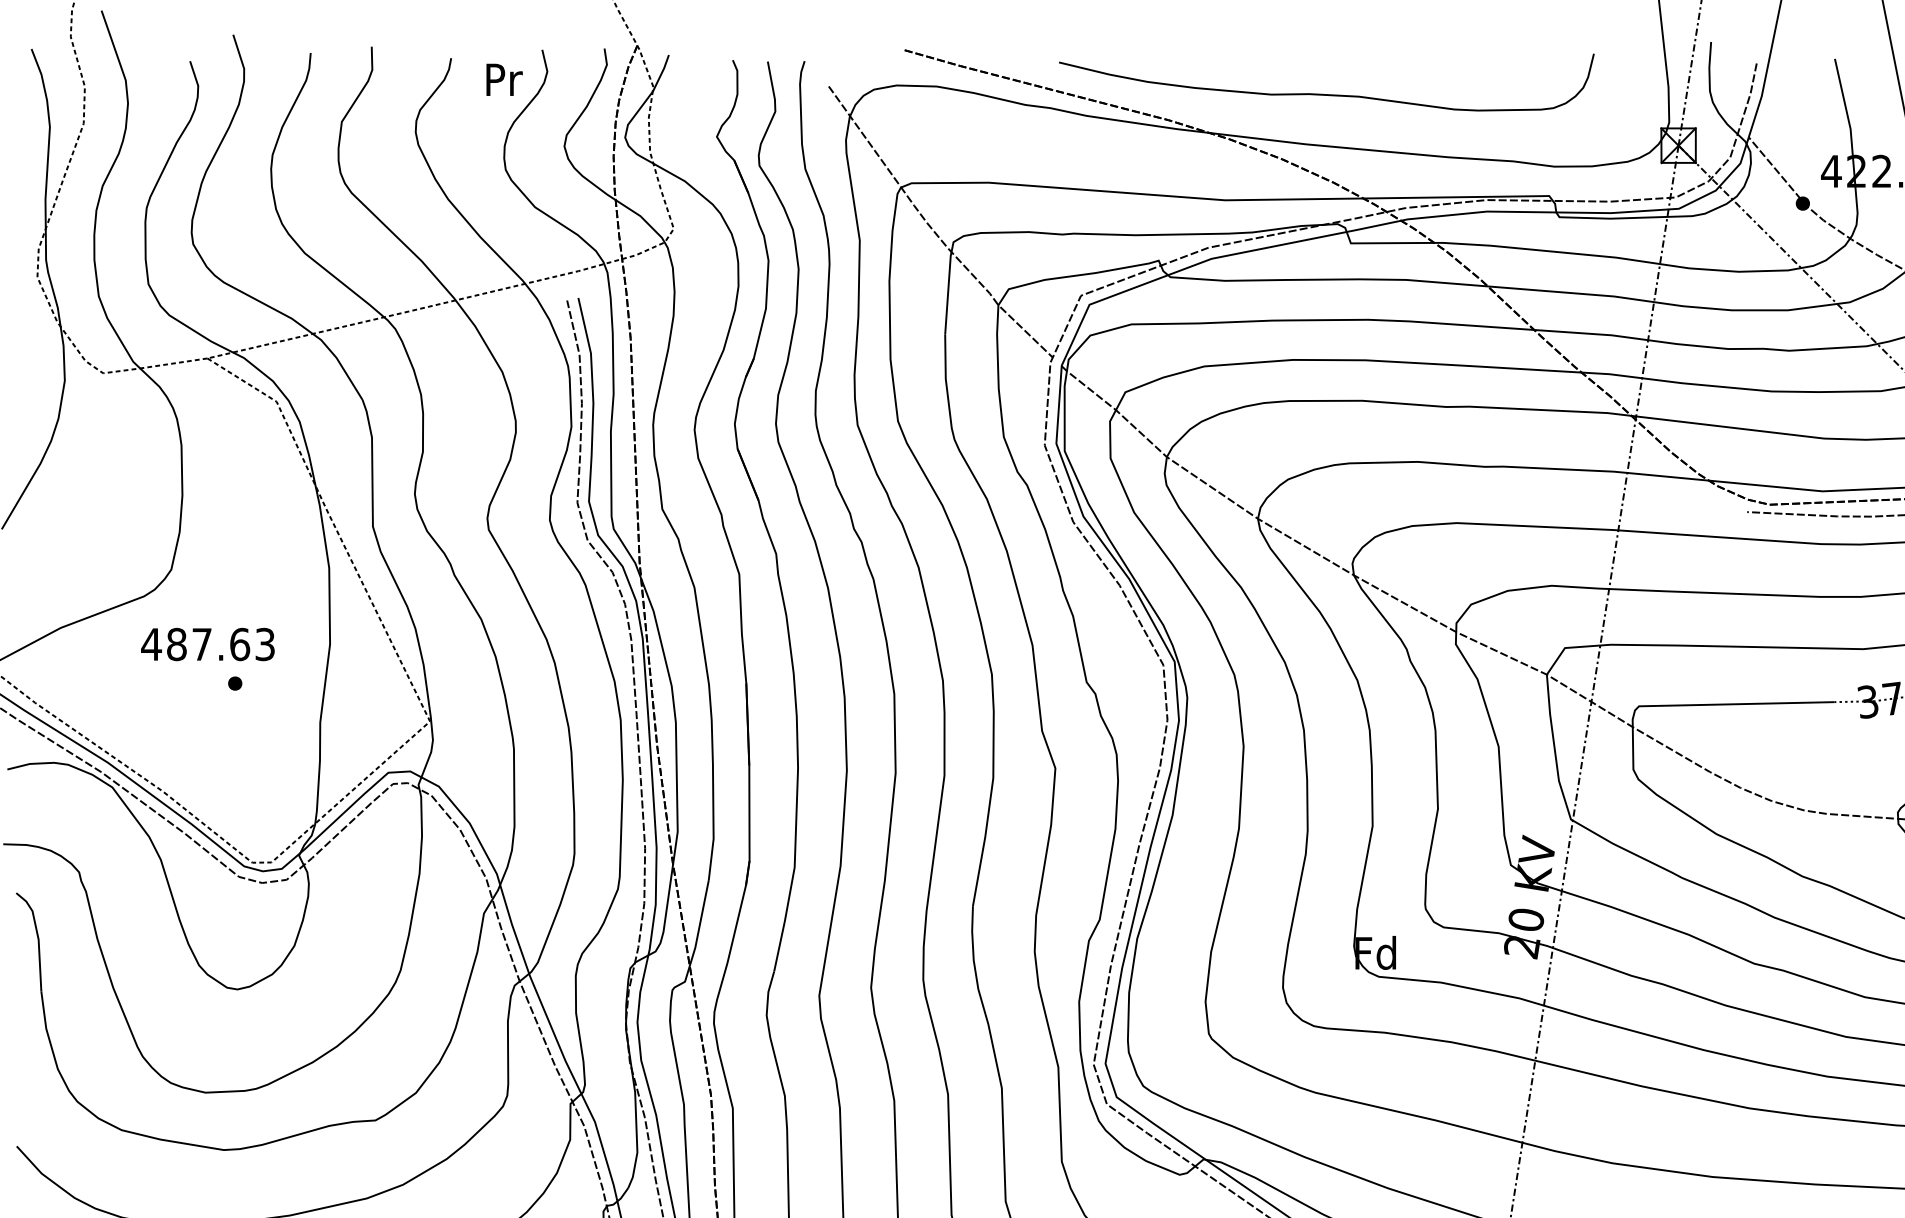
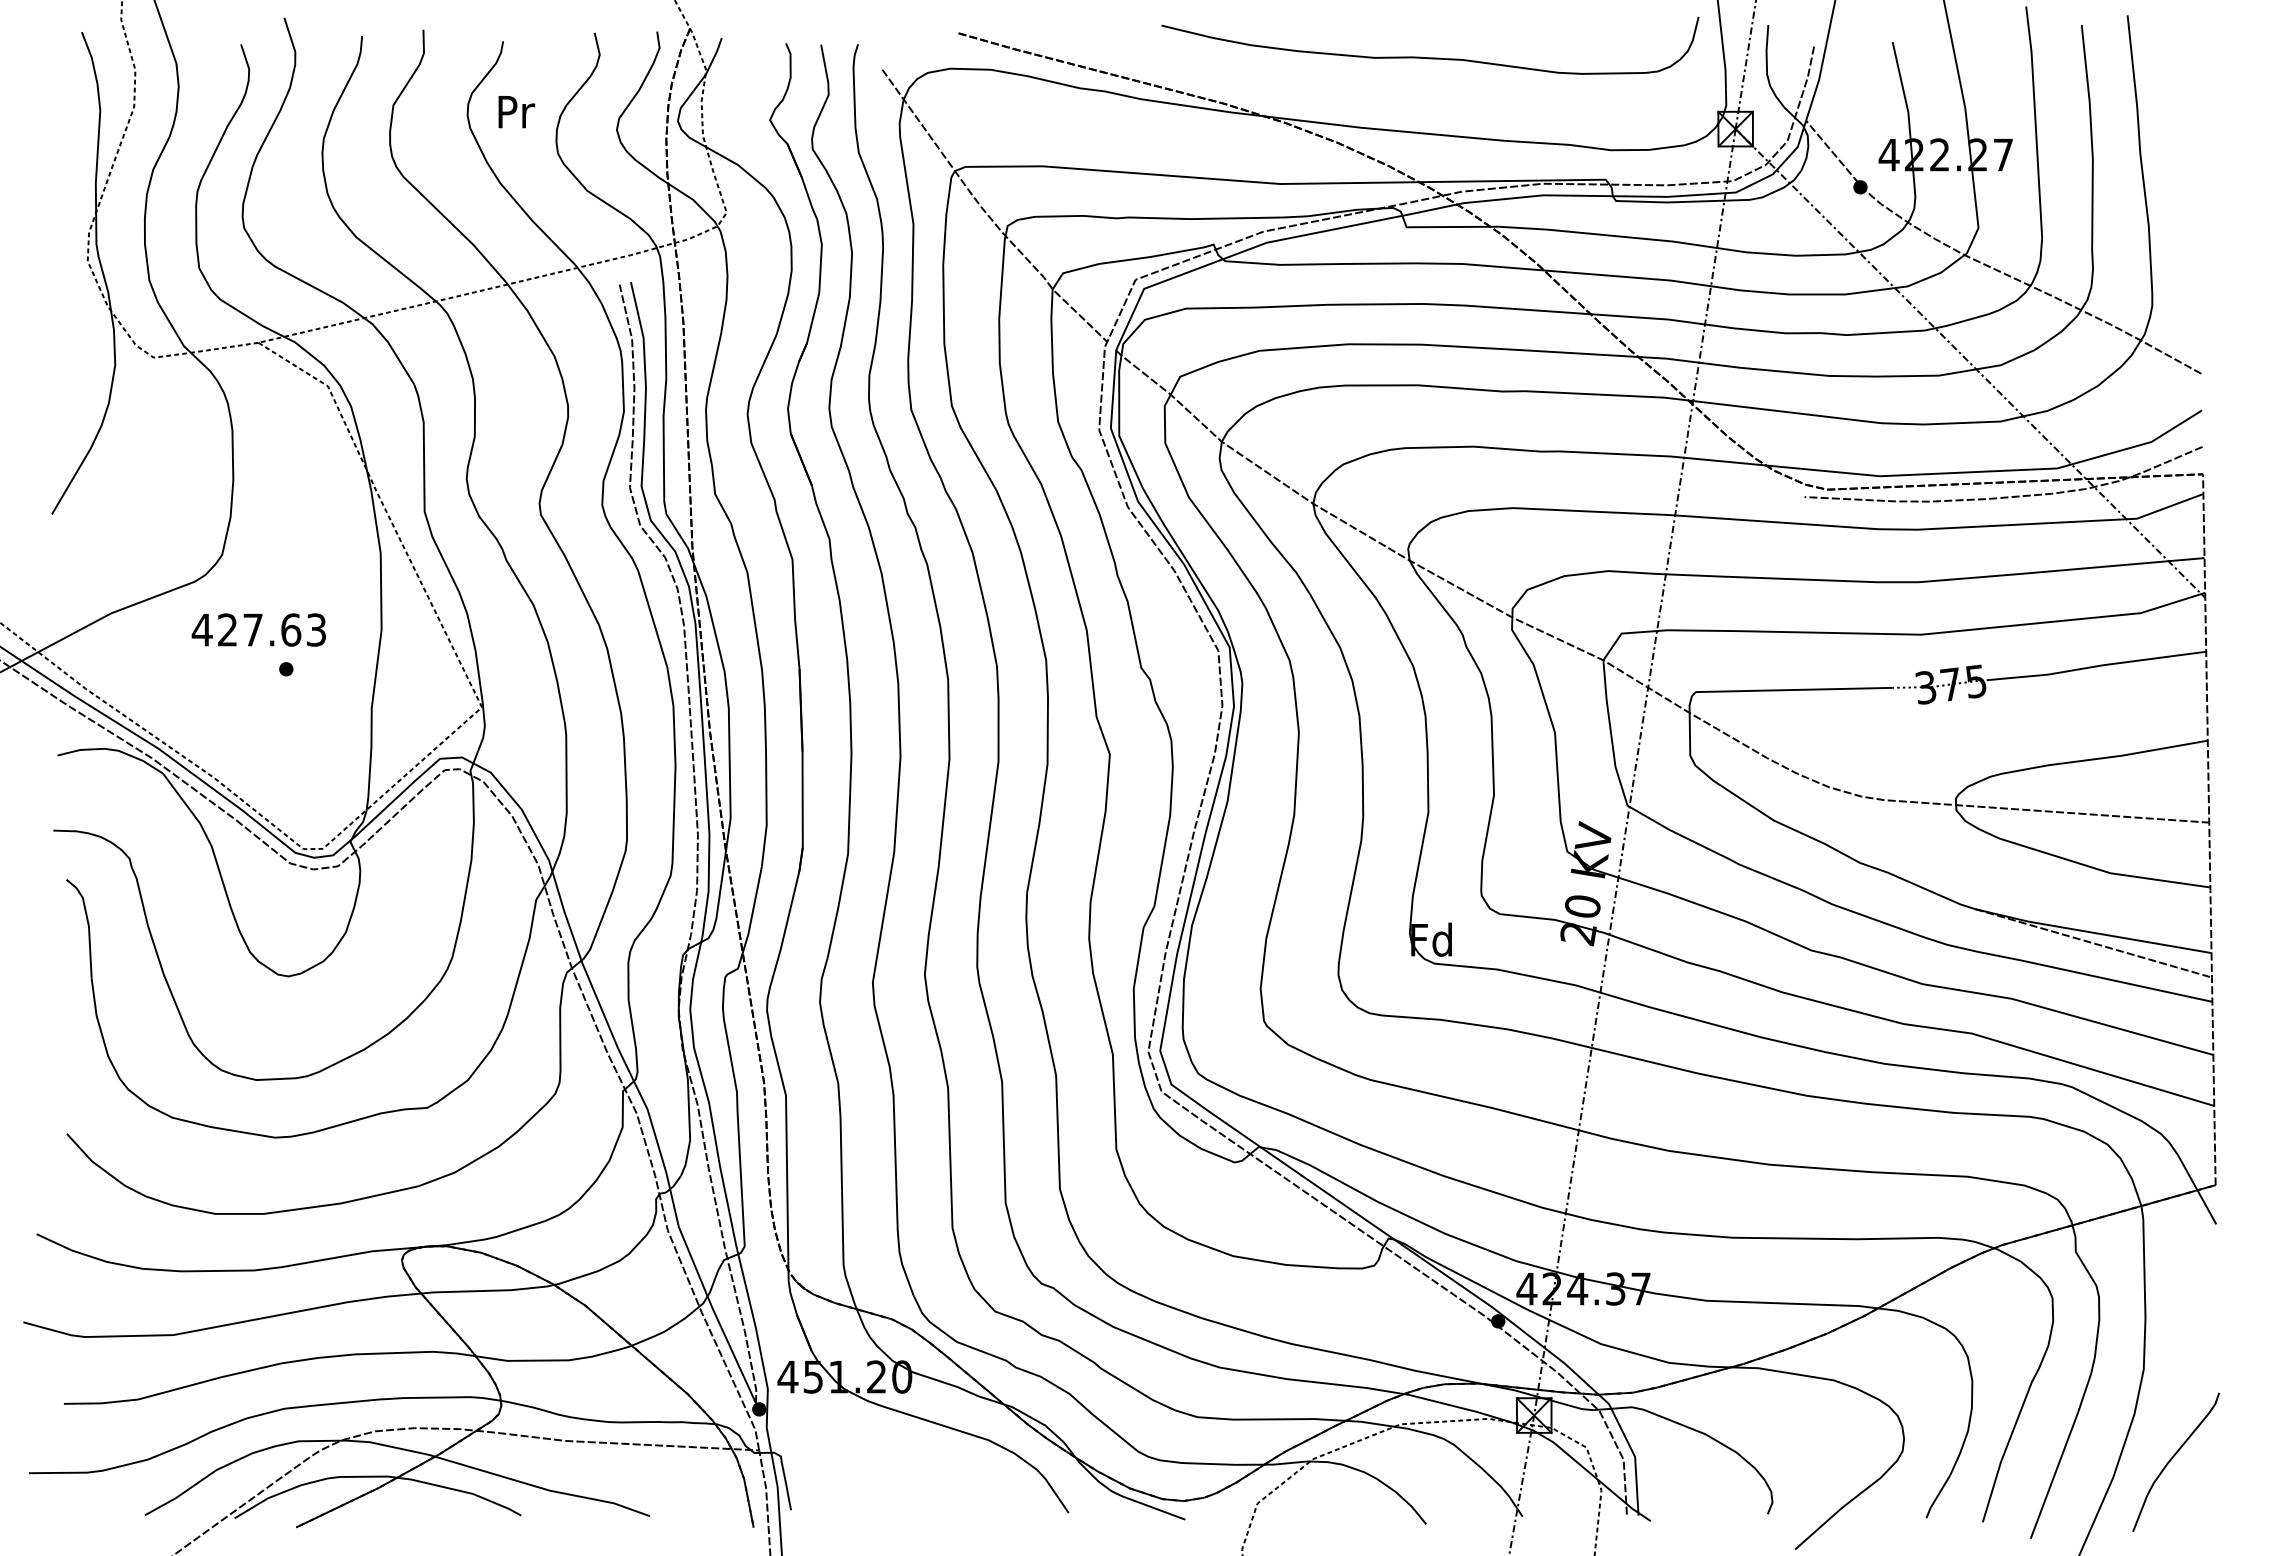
text: (504, 80) -> (516, 112), moved
curve: (1326, 94) -> (1430, 57), moved
text: (176, 643) -> (227, 629), 487.63 -> 427.63

